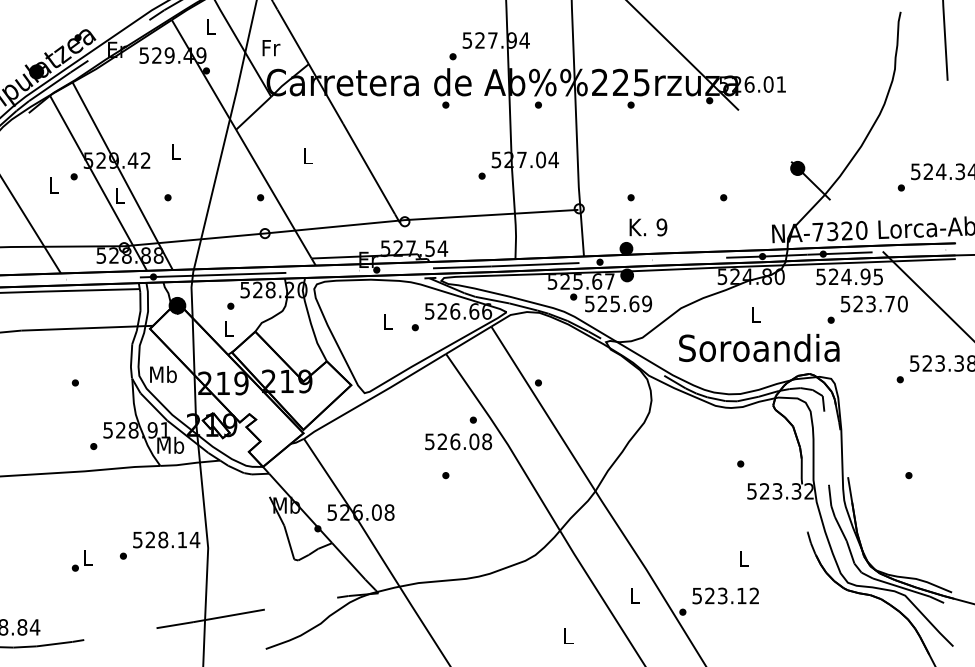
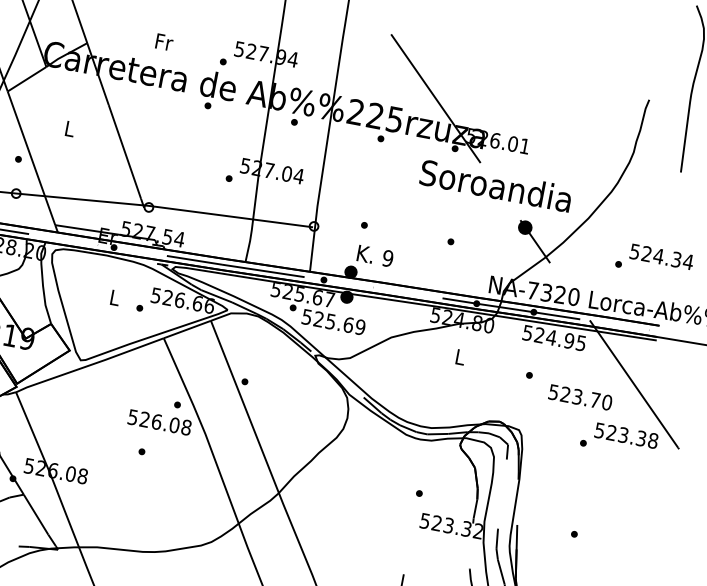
text: (271, 48) -> (164, 42), moved
text: (873, 303) -> (579, 396), moved
text: (759, 347) -> (496, 185), moved

